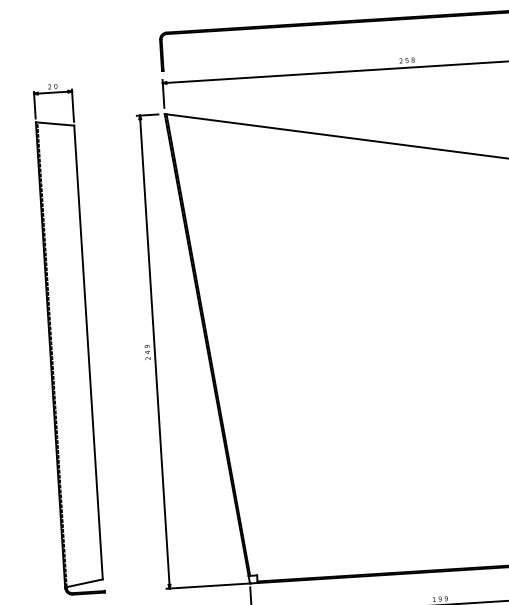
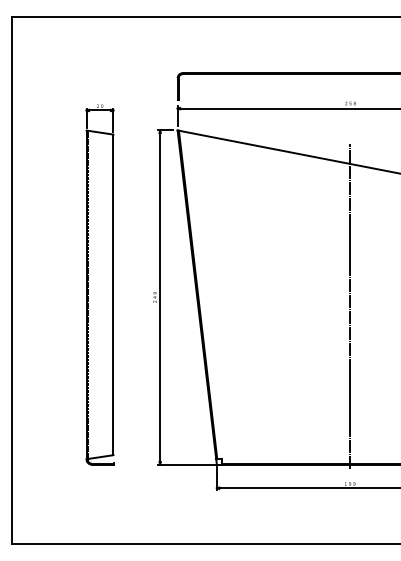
line: (425, 347) -> (350, 306), added

